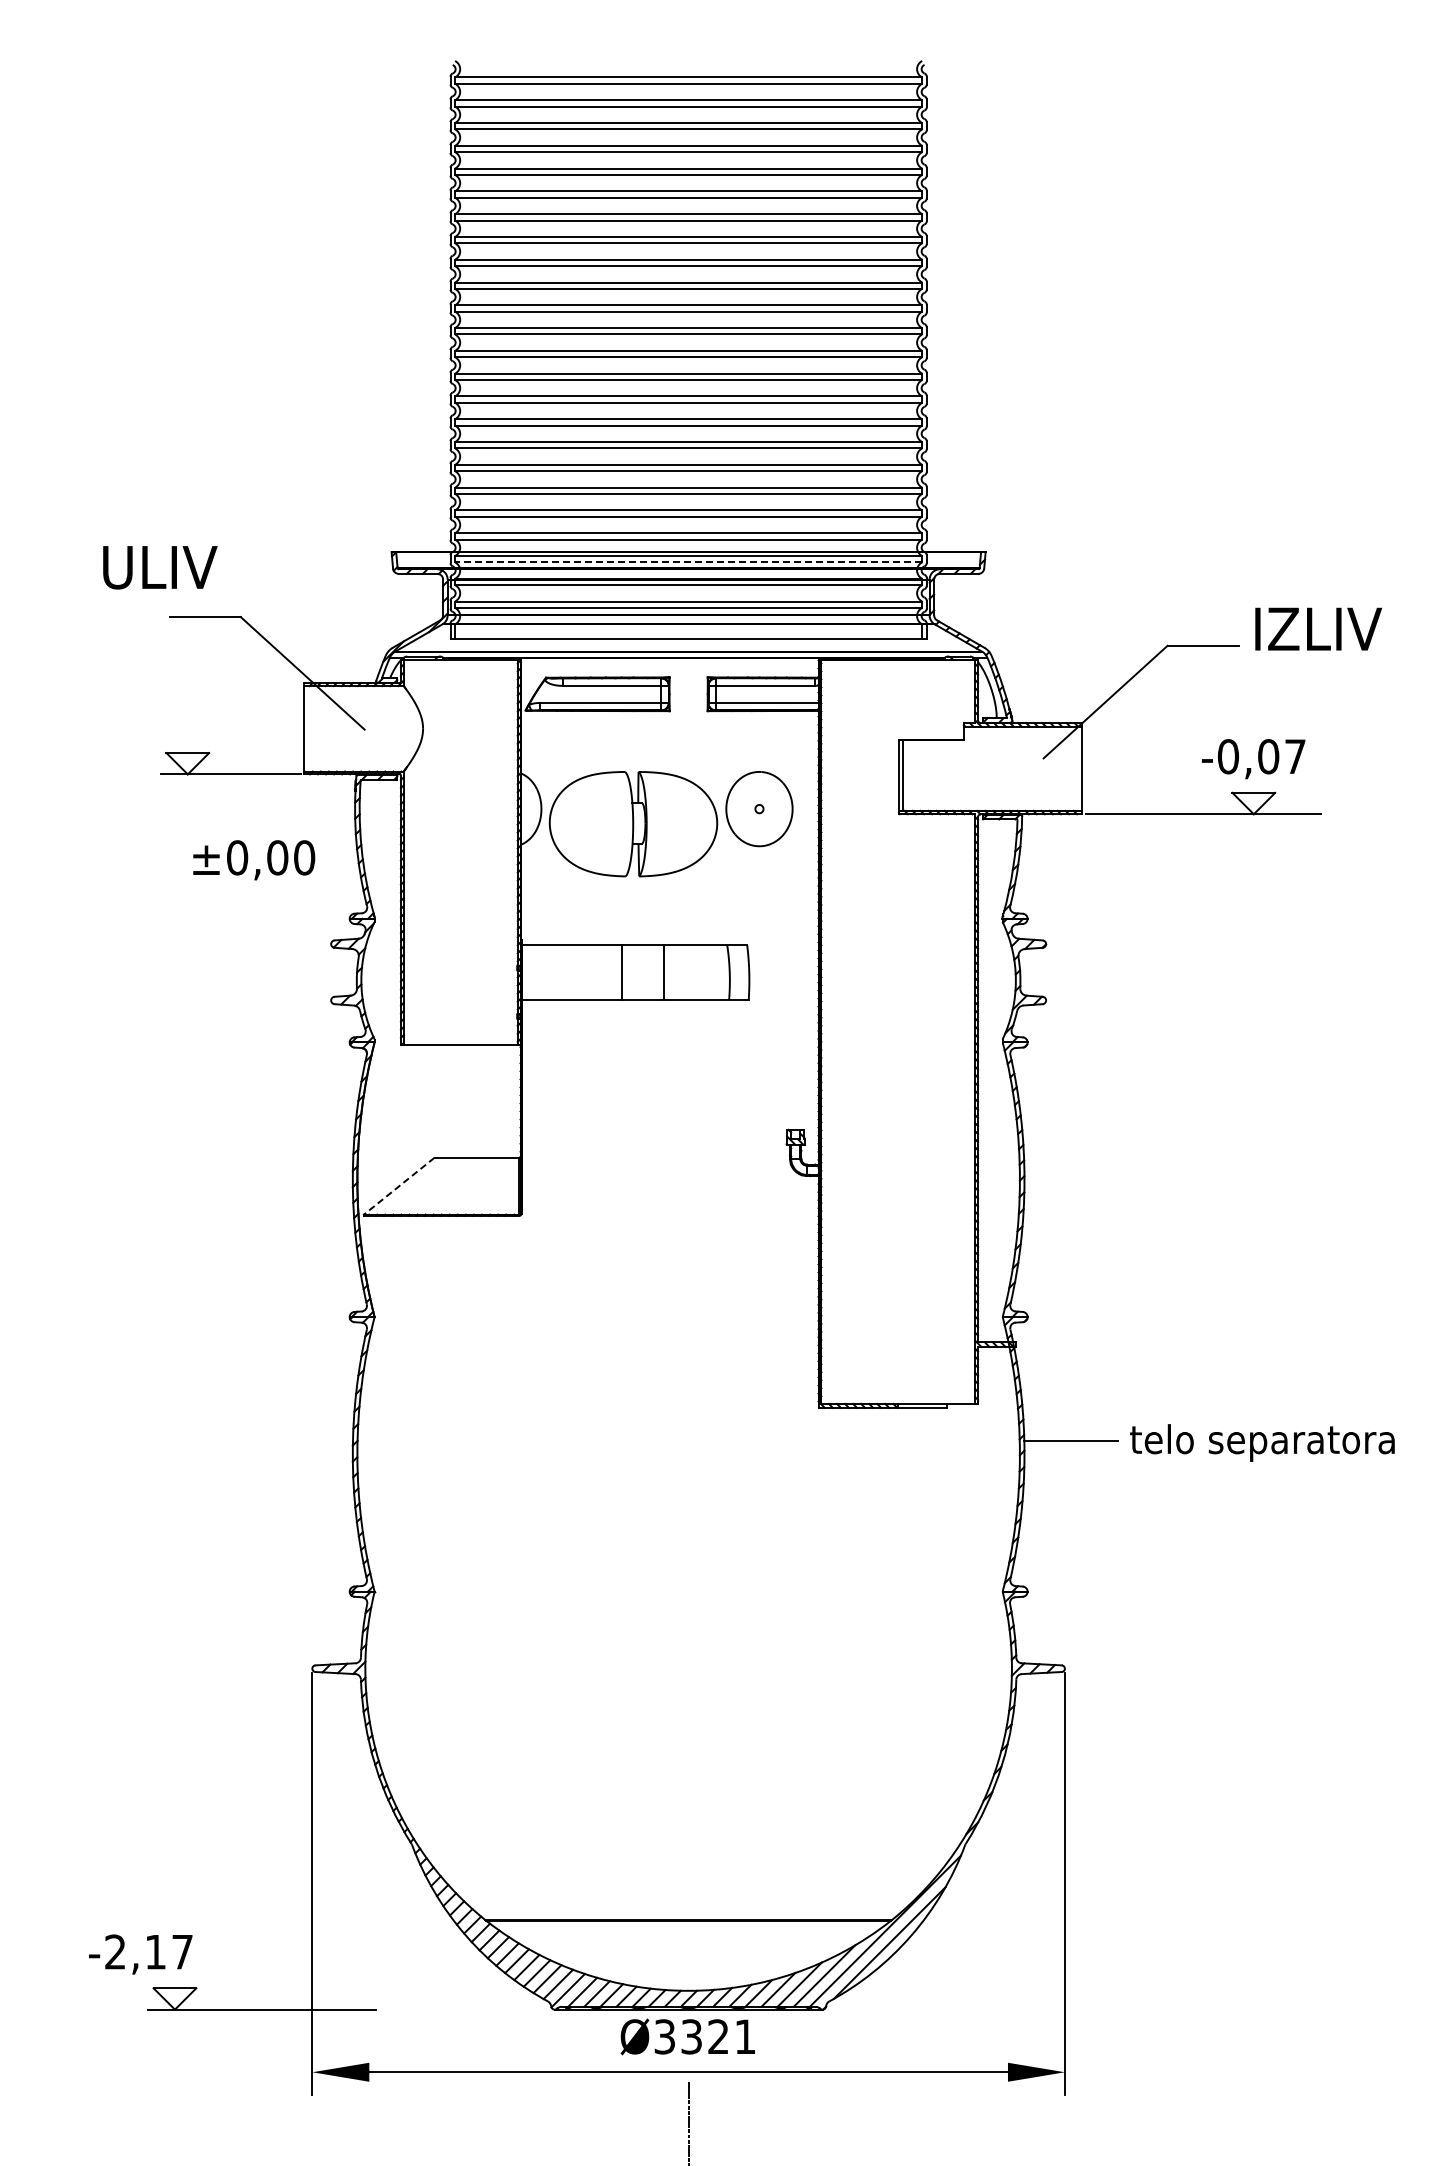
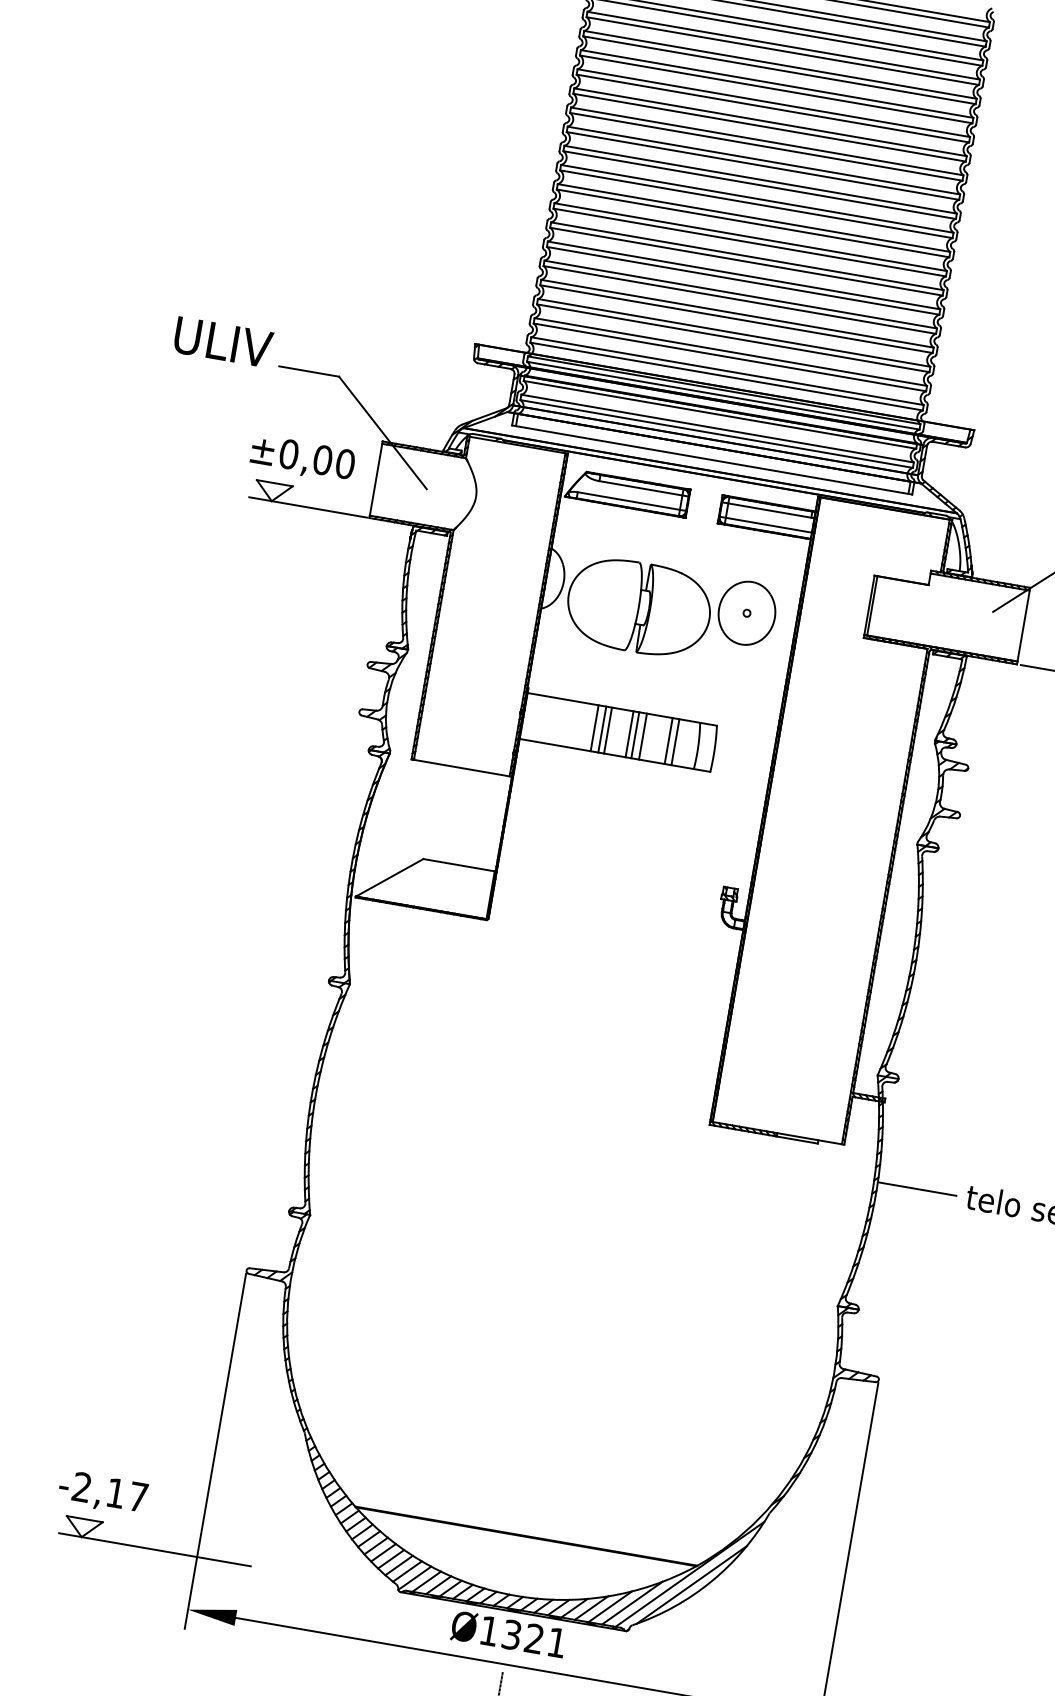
line: (688, 562) -> (723, 395), dashed -> solid
text: (160, 567) -> (223, 342), moved
text: (254, 860) -> (302, 459), moved
line: (606, 972) -> (594, 728), added
line: (615, 972) -> (602, 729), added
line: (647, 972) -> (629, 734), added
line: (654, 972) -> (635, 735), added
line: (694, 972) -> (668, 741), added
line: (702, 972) -> (675, 742), added
line: (398, 1186) -> (388, 877), dashed -> solid
text: (140, 1954) -> (102, 1493), moved
text: (664, 2036) -> (489, 1630), Ø3321 -> Ø1321

